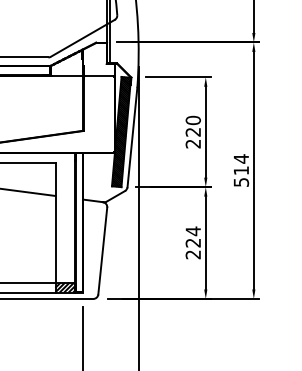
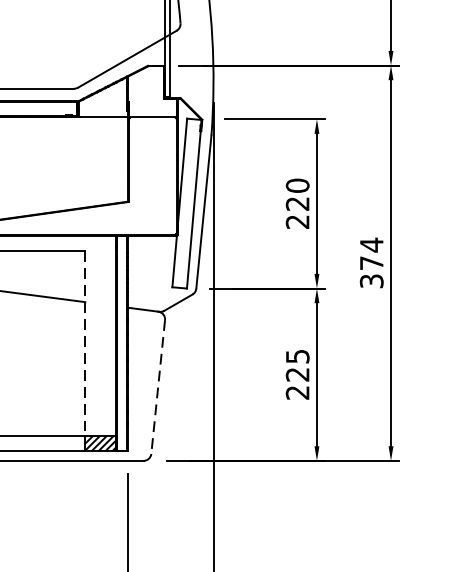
hatch: (121, 131) -> (187, 202), removed
text: (240, 176) -> (370, 272), 514 -> 374
line: (55, 222) -> (85, 343), solid -> dashed
text: (192, 231) -> (296, 356), 224 -> 225
line: (102, 251) -> (157, 387), solid -> dashed

